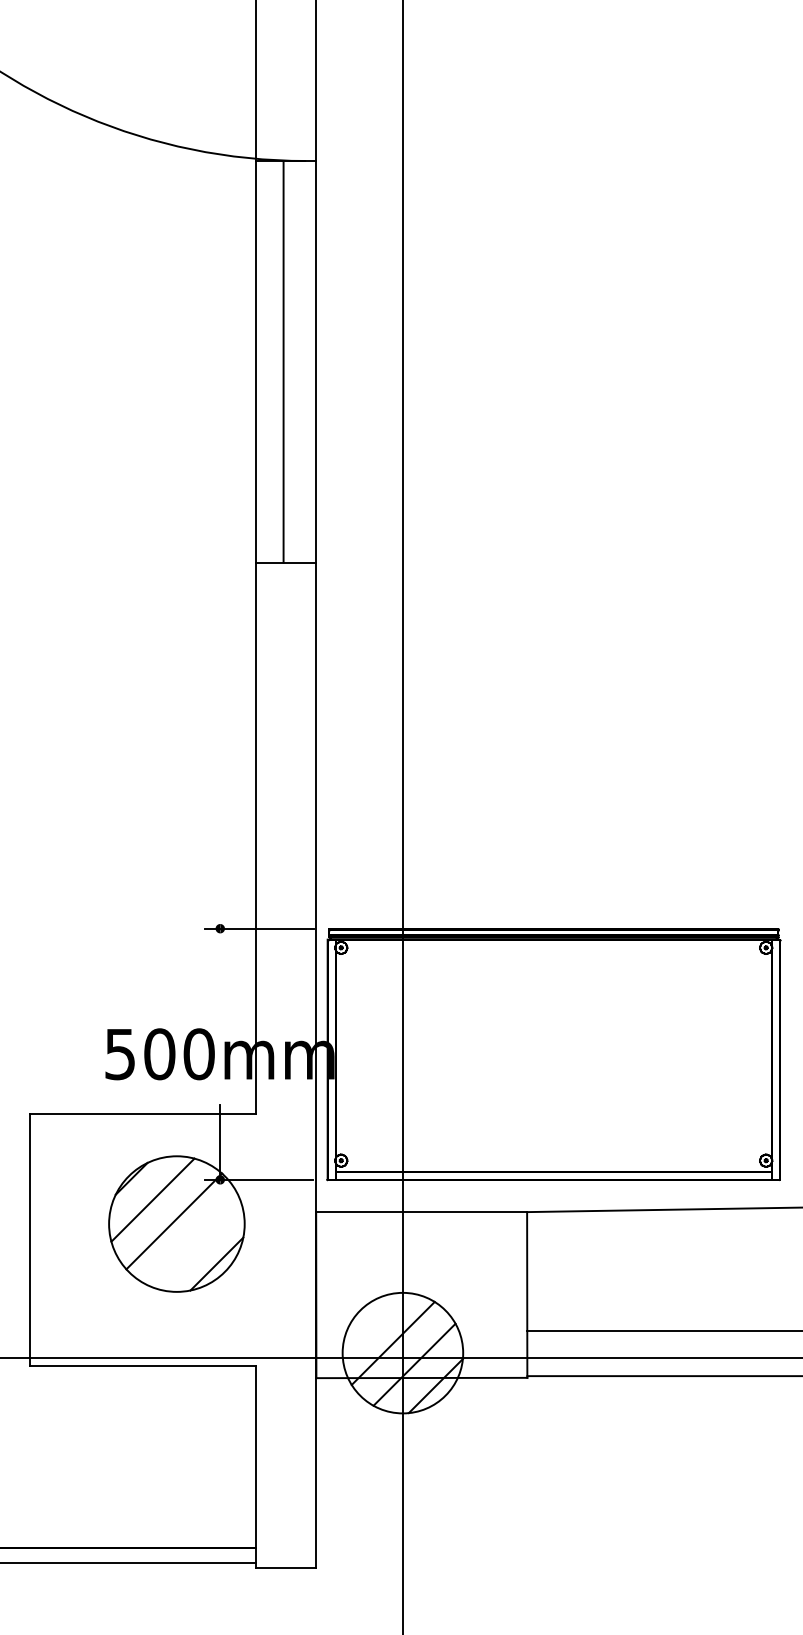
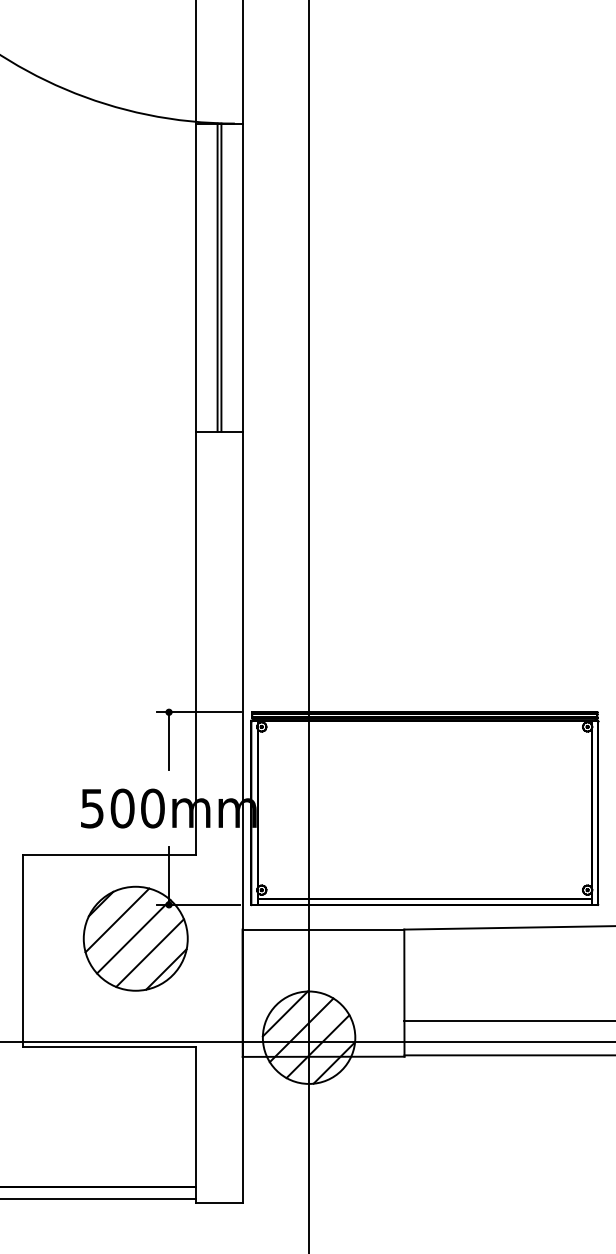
line: (288, 361) -> (221, 277), added
line: (220, 966) -> (169, 741), added
line: (195, 1242) -> (150, 952), added
line: (371, 1321) -> (284, 1013), added

